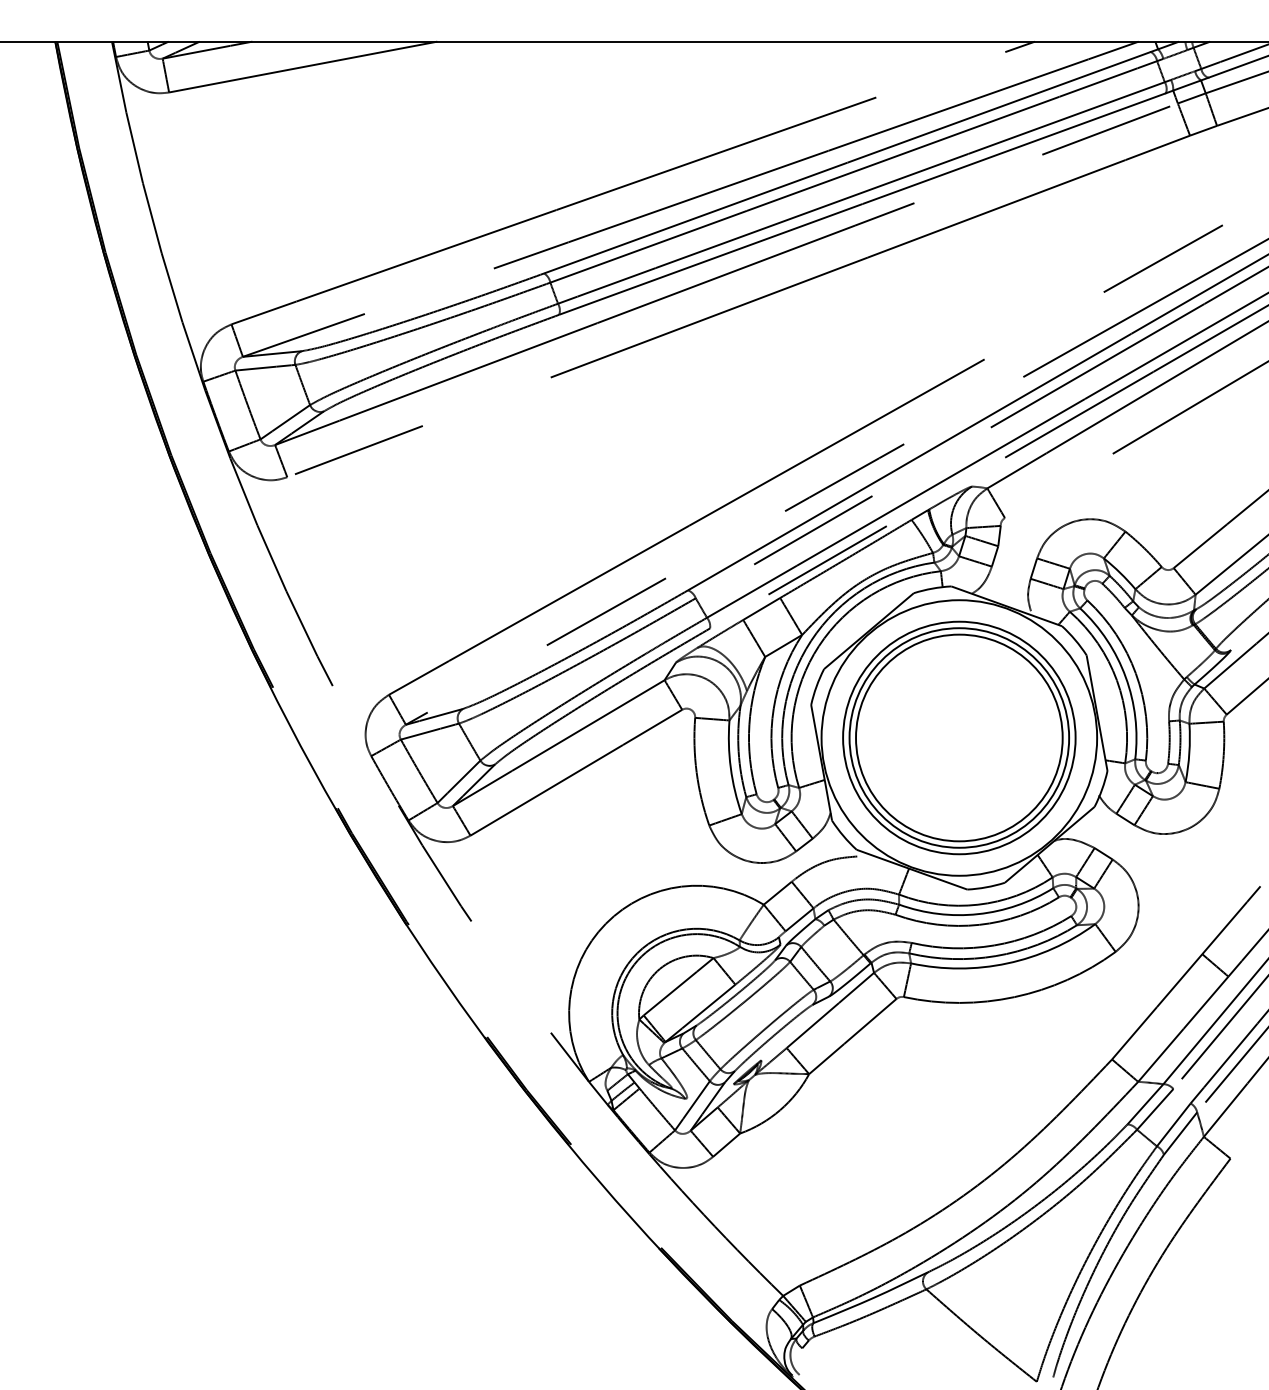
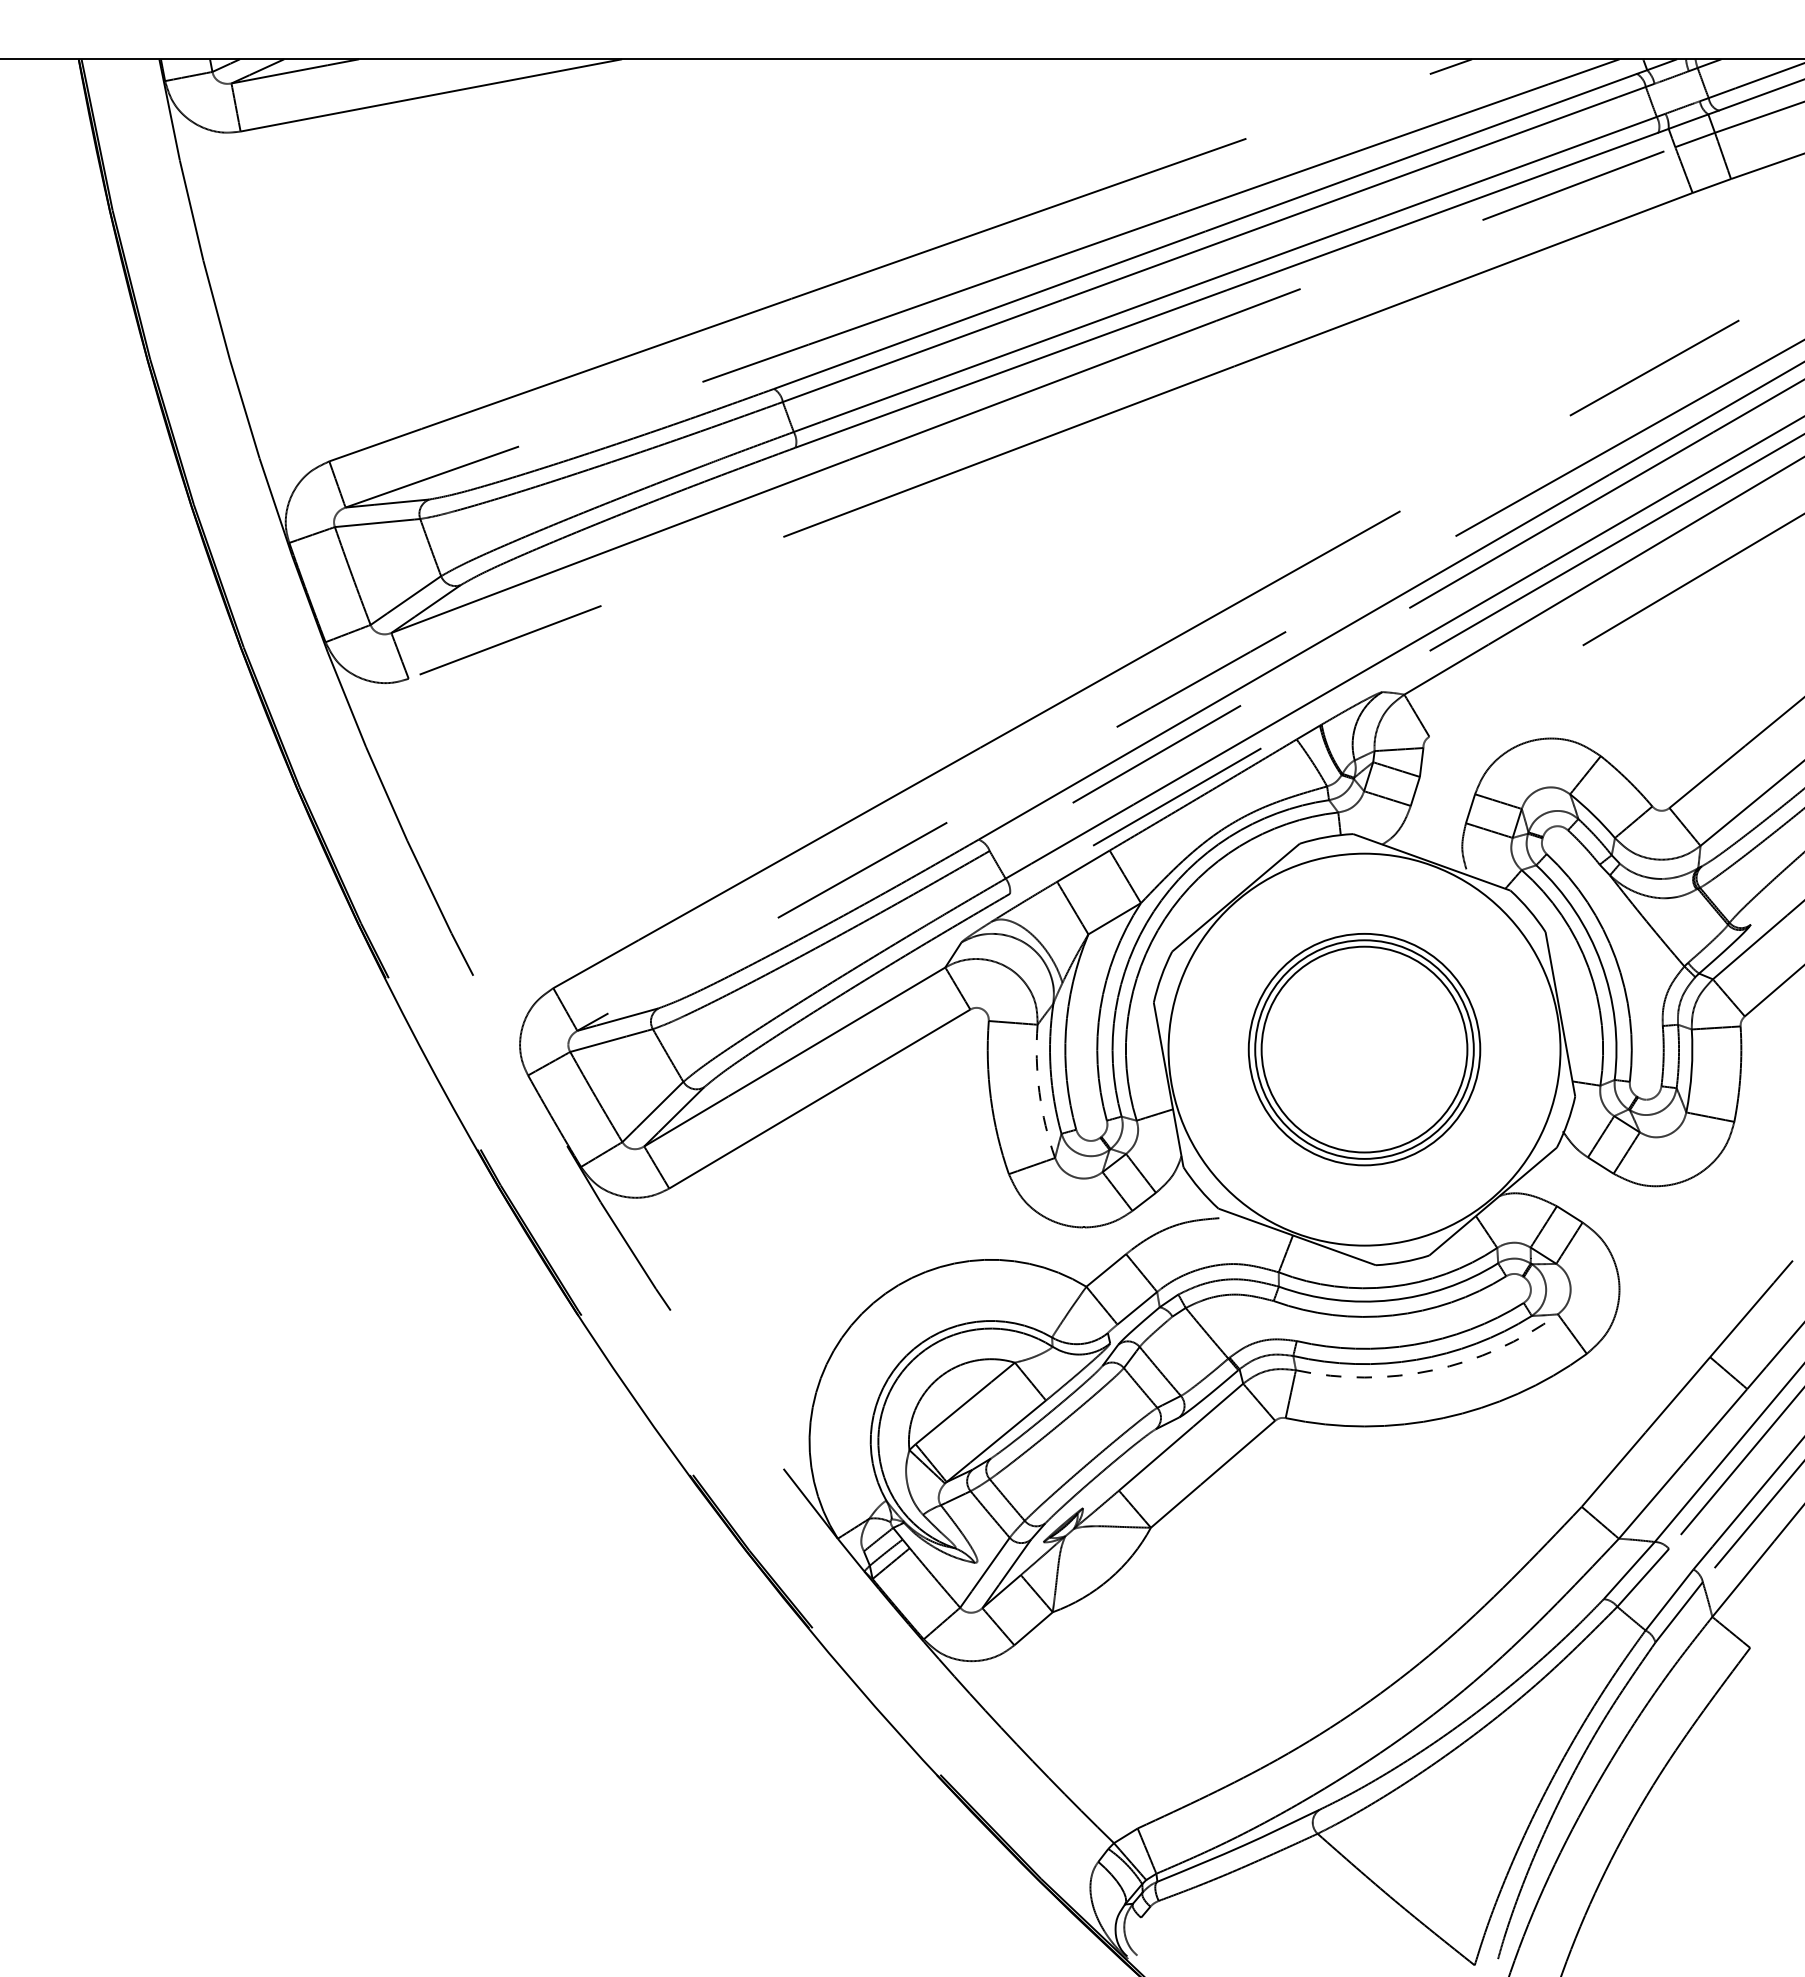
part: (959, 737) -> (1364, 1049), size x0.7
arc: (730, 768) -> (1039, 1092), solid -> dashed
arc: (1007, 963) -> (1432, 1370), solid -> dashed

